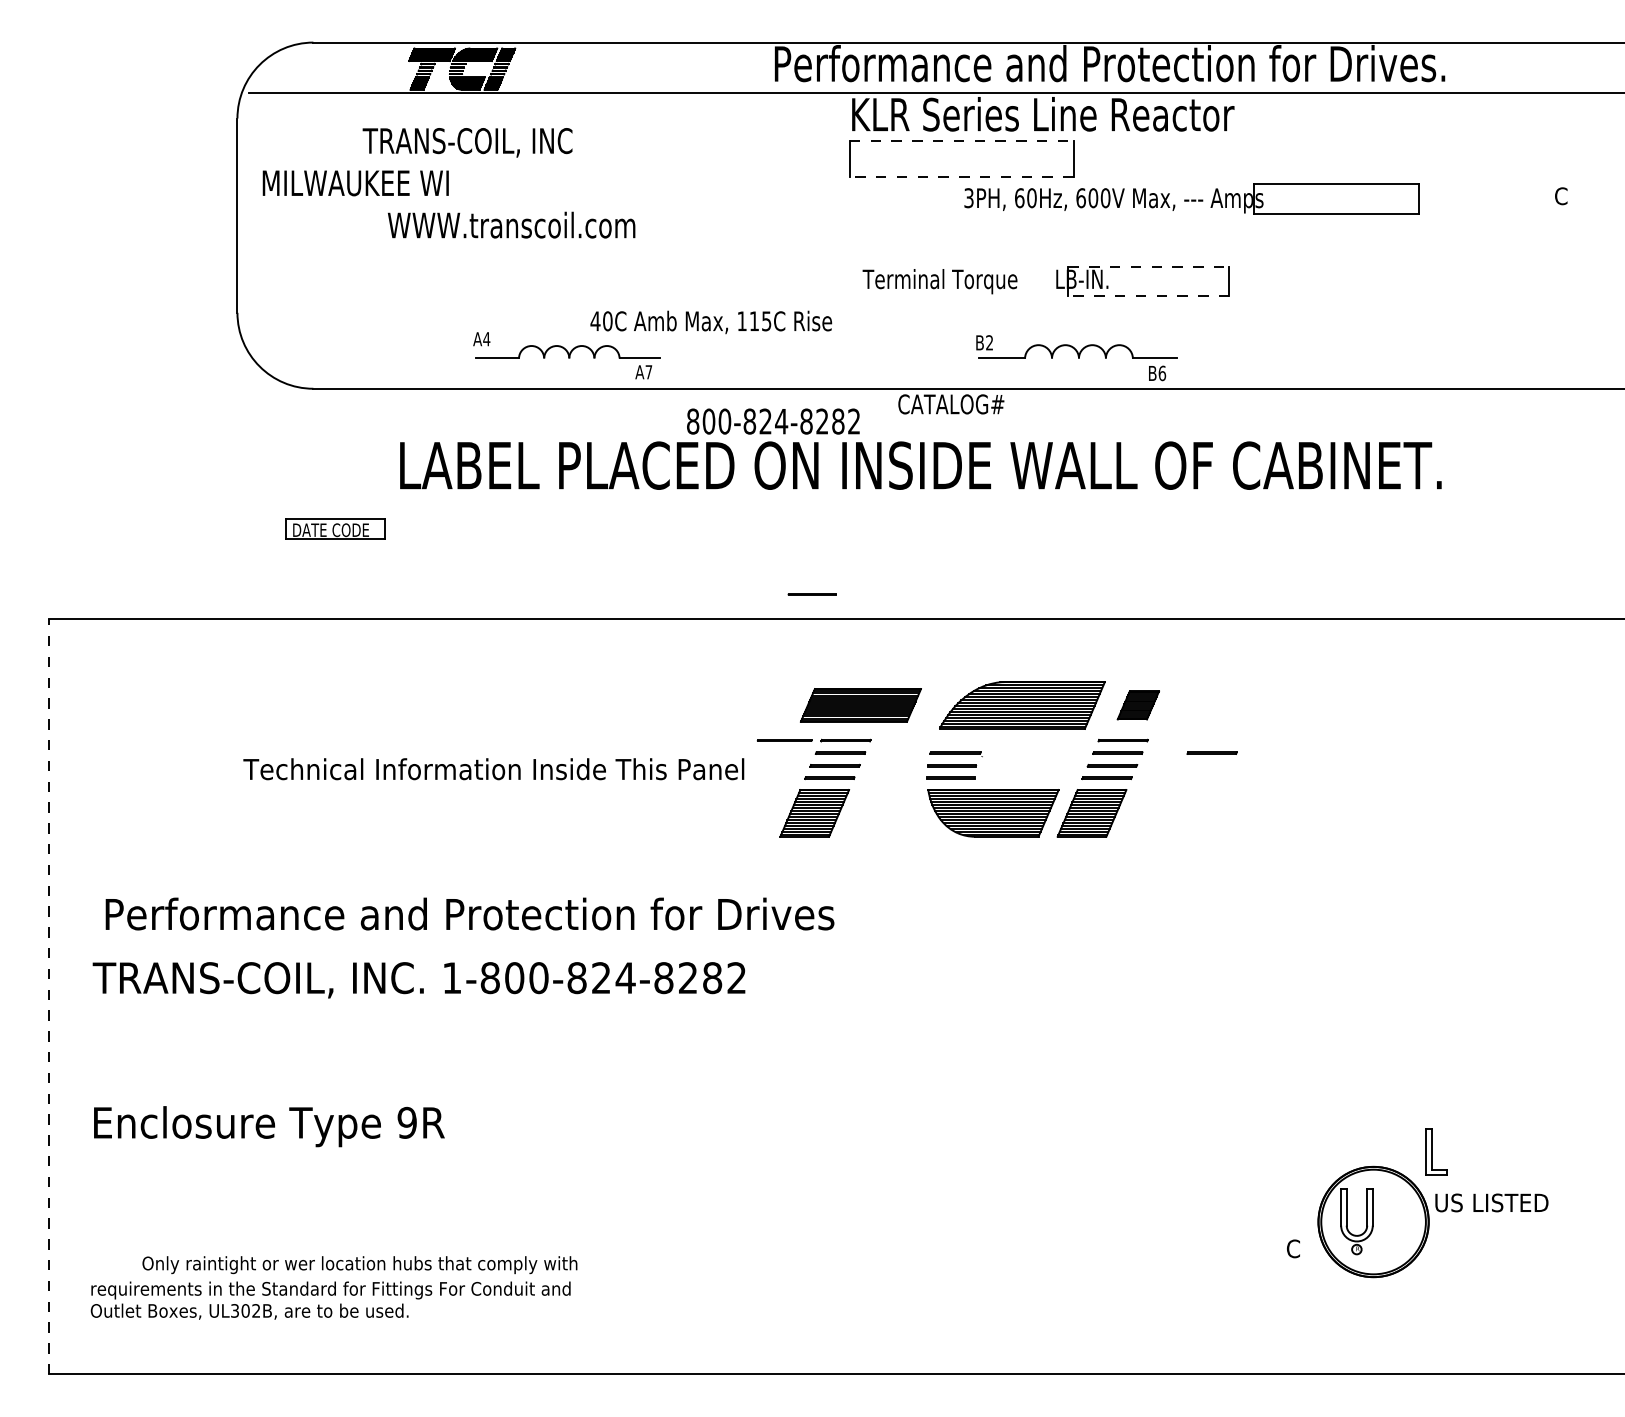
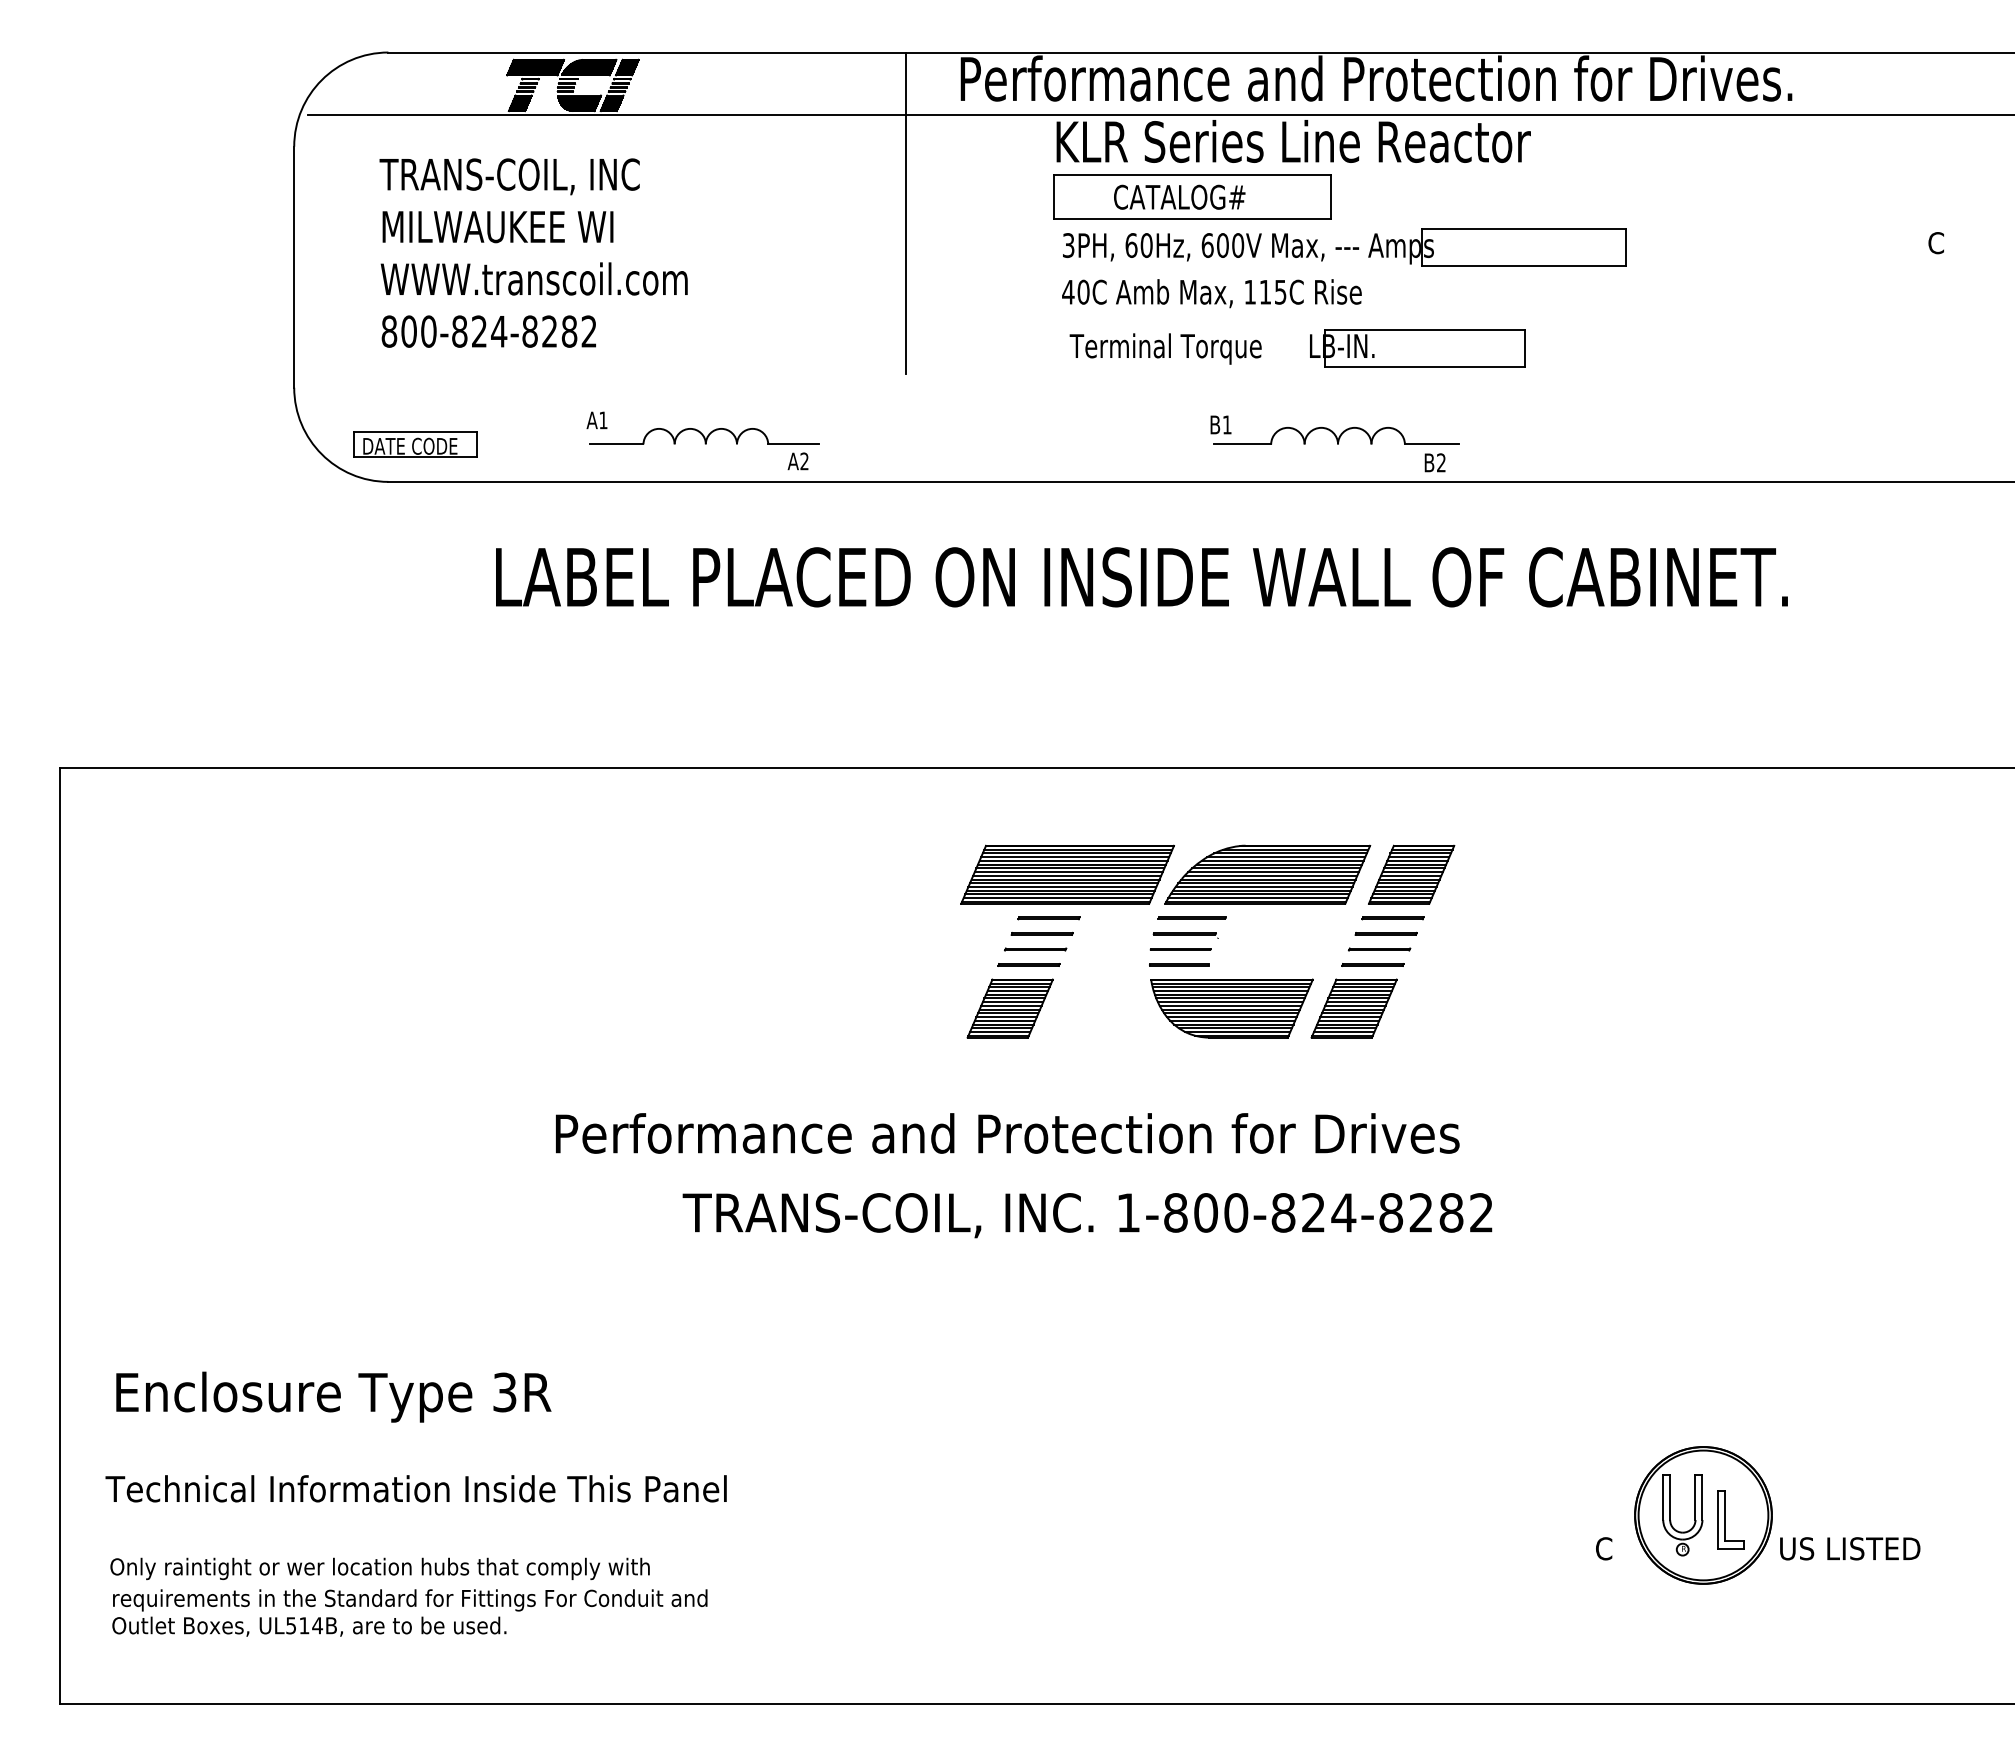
line: (961, 140) -> (1192, 174), dashed -> solid
text: (467, 142) -> (509, 176), moved
line: (731, 172) -> (906, 213), added
line: (961, 177) -> (1192, 219), dashed -> solid
text: (355, 183) -> (497, 227), moved
part: (1191, 199) -> (1344, 247), moved
text: (510, 224) -> (533, 278), moved
line: (1148, 266) -> (1424, 330), dashed -> solid
line: (1148, 295) -> (1424, 366), dashed -> solid
text: (710, 322) -> (1211, 293), moved
text: (486, 339) -> (603, 420), A4 -> A1
text: (989, 342) -> (1226, 424), B2 -> B1
text: (648, 372) -> (804, 461), A7 -> A2
text: (1162, 373) -> (1441, 462), B6 -> B2
text: (951, 403) -> (1179, 196), moved
text: (772, 421) -> (488, 331), moved
part: (335, 528) -> (415, 444), moved
line: (812, 594) -> (1007, 736), removed
part: (860, 705) -> (1067, 874), size x1.43
part: (1138, 705) -> (1411, 874), size x1.67
line: (784, 739) -> (1191, 917), moved
line: (1211, 752) -> (1502, 933), removed
text: (493, 768) -> (415, 1488), moved
text: (469, 914) -> (1007, 1133), moved
text: (419, 980) -> (1087, 1215), moved
line: (49, 996) -> (60, 1235), dashed -> solid
text: (406, 1122) -> (504, 1392), 9R -> 3R
part: (1436, 1151) -> (1730, 1519), moved
text: (1492, 1202) -> (1850, 1548), moved
text: (359, 1264) -> (379, 1568), moved
text: (245, 1310) -> (304, 1625), UL302B, -> UL514B,

